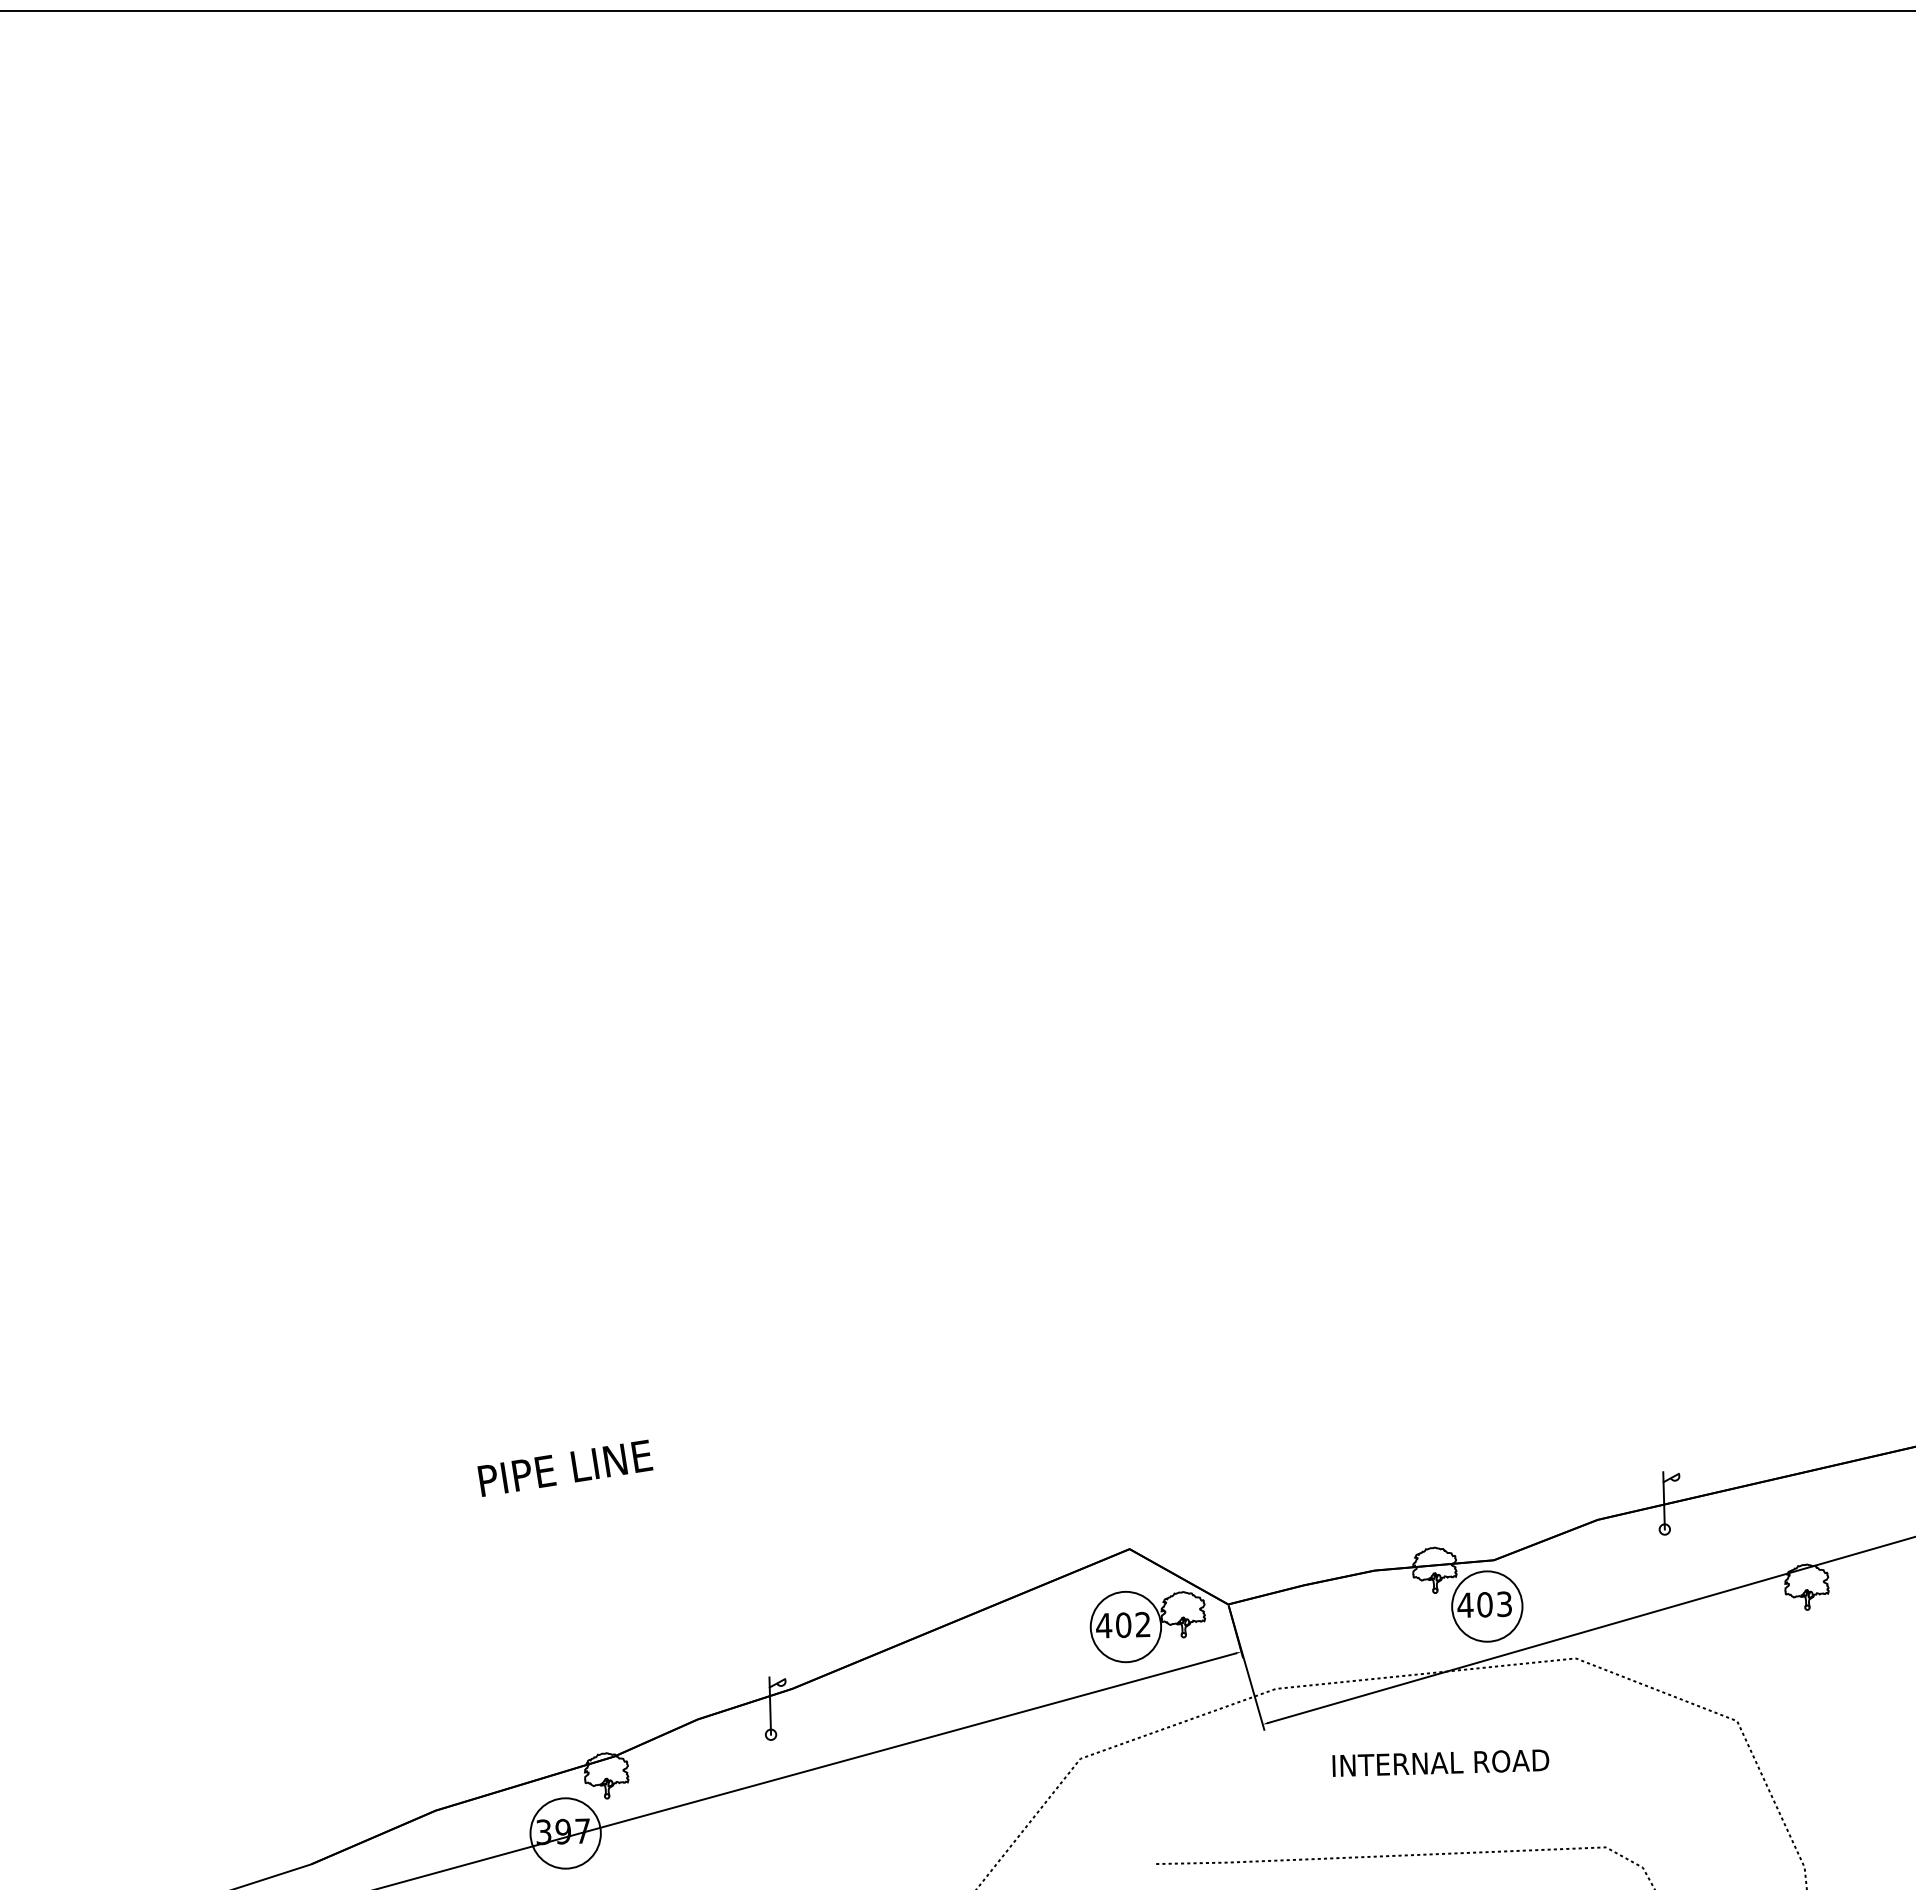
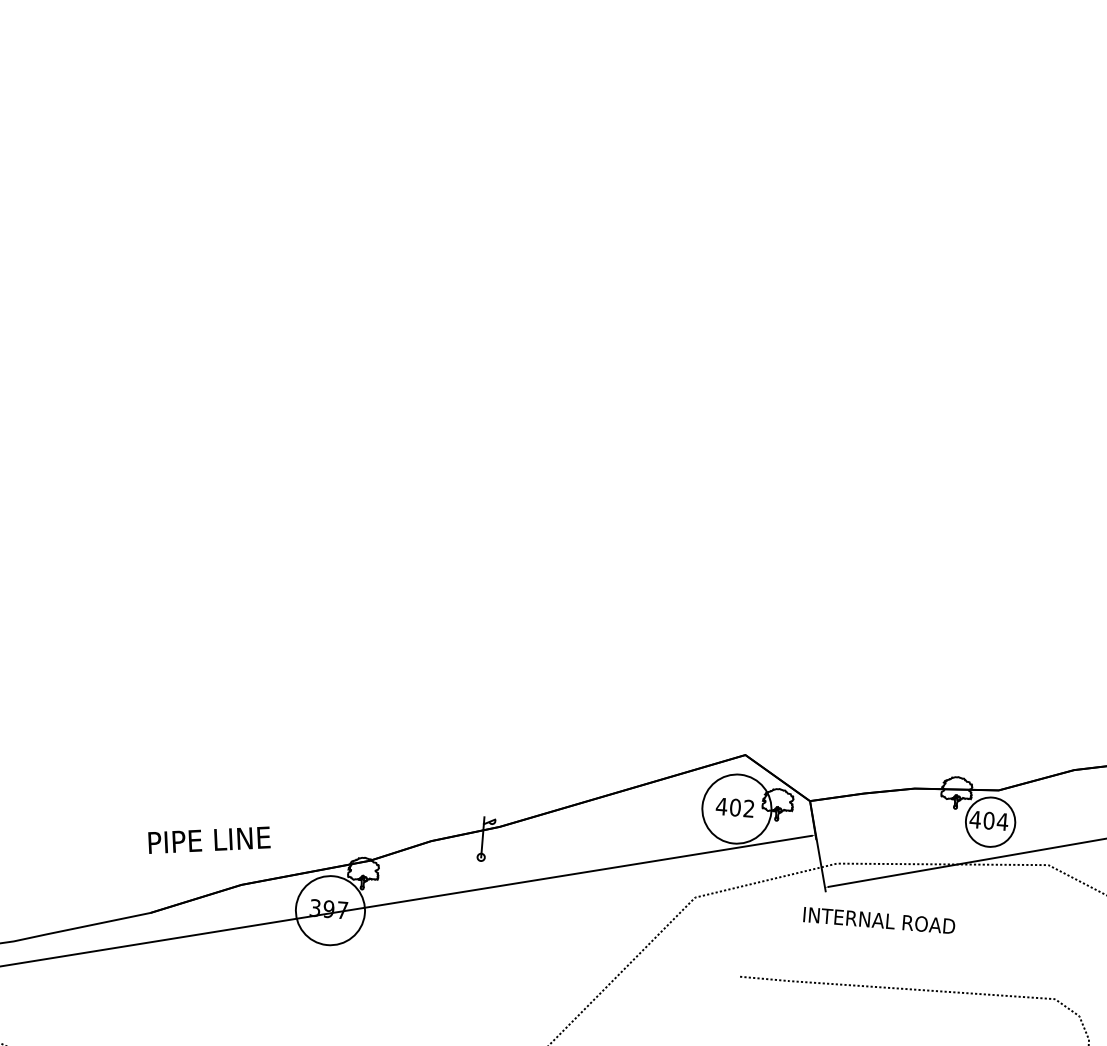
text: (565, 1467) -> (209, 839), moved
text: (1504, 1604) -> (1002, 822), 403 -> 404
circle: (1125, 1626) -> (736, 808), size x1.4
text: (1440, 1762) -> (879, 920), moved
circle: (565, 1833) -> (330, 910), size x1.4

